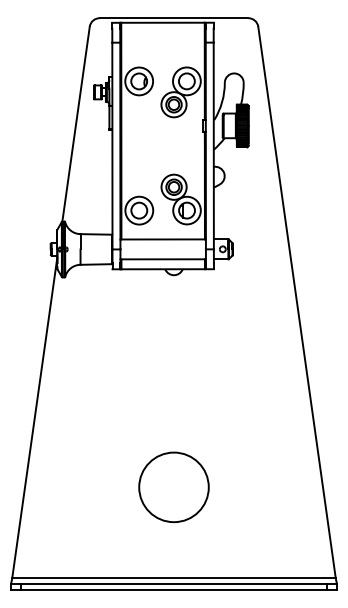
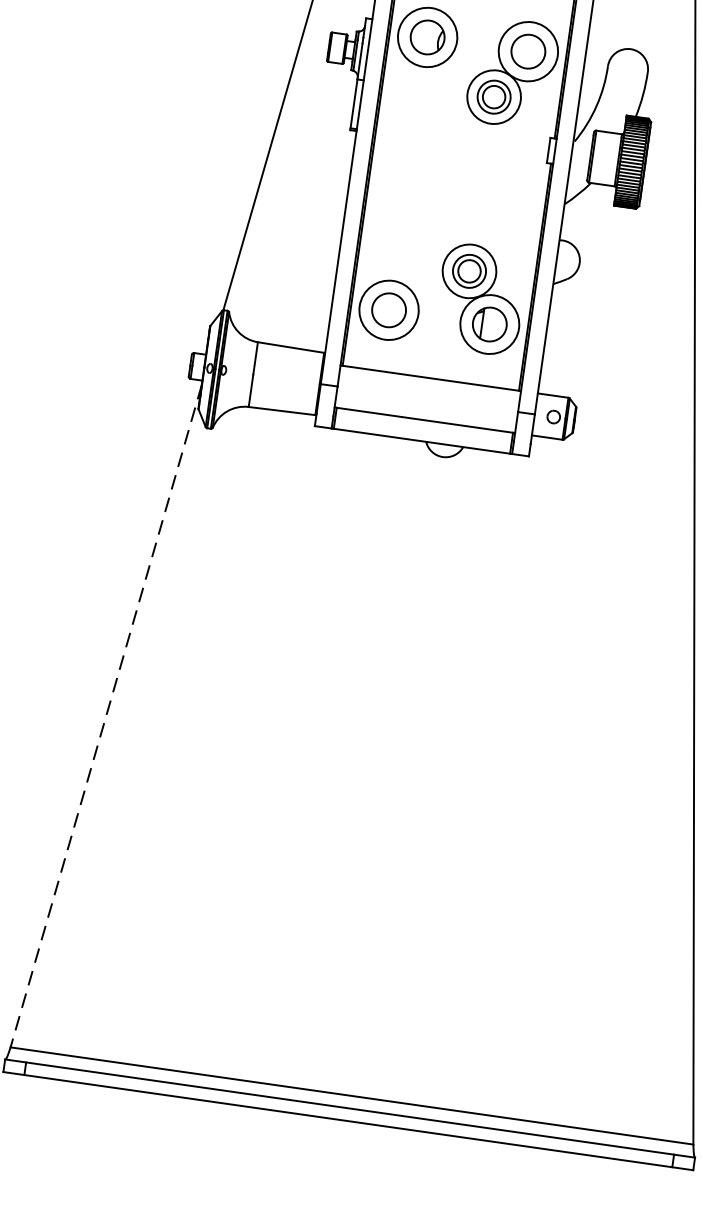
line: (34, 417) -> (105, 715), solid -> dashed
circle: (173, 486) -> (378, 902), removed

